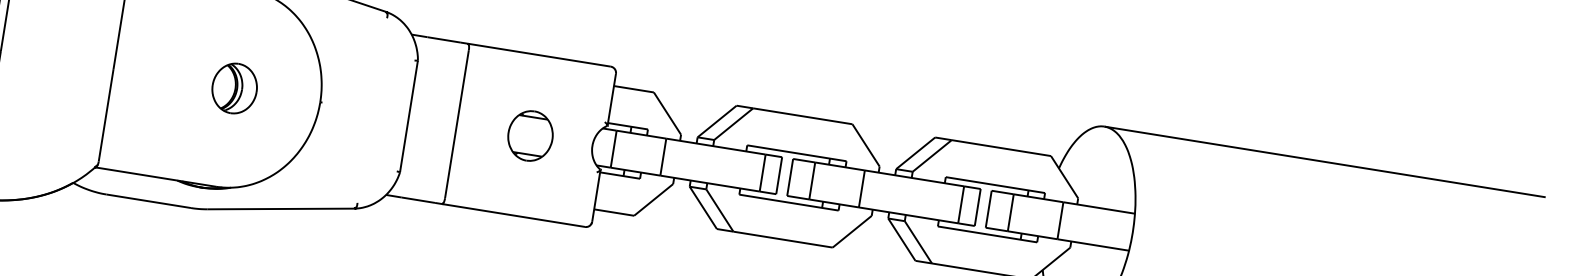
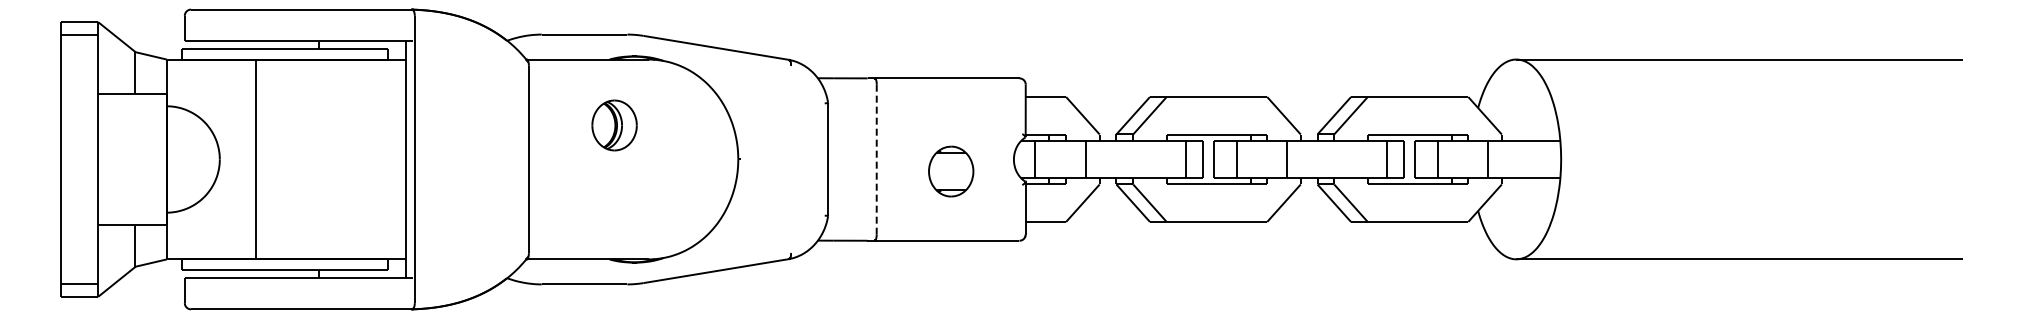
part: (234, 88) -> (614, 125), moved
line: (456, 124) -> (876, 159), solid -> dashed
part: (530, 135) -> (951, 171), moved

